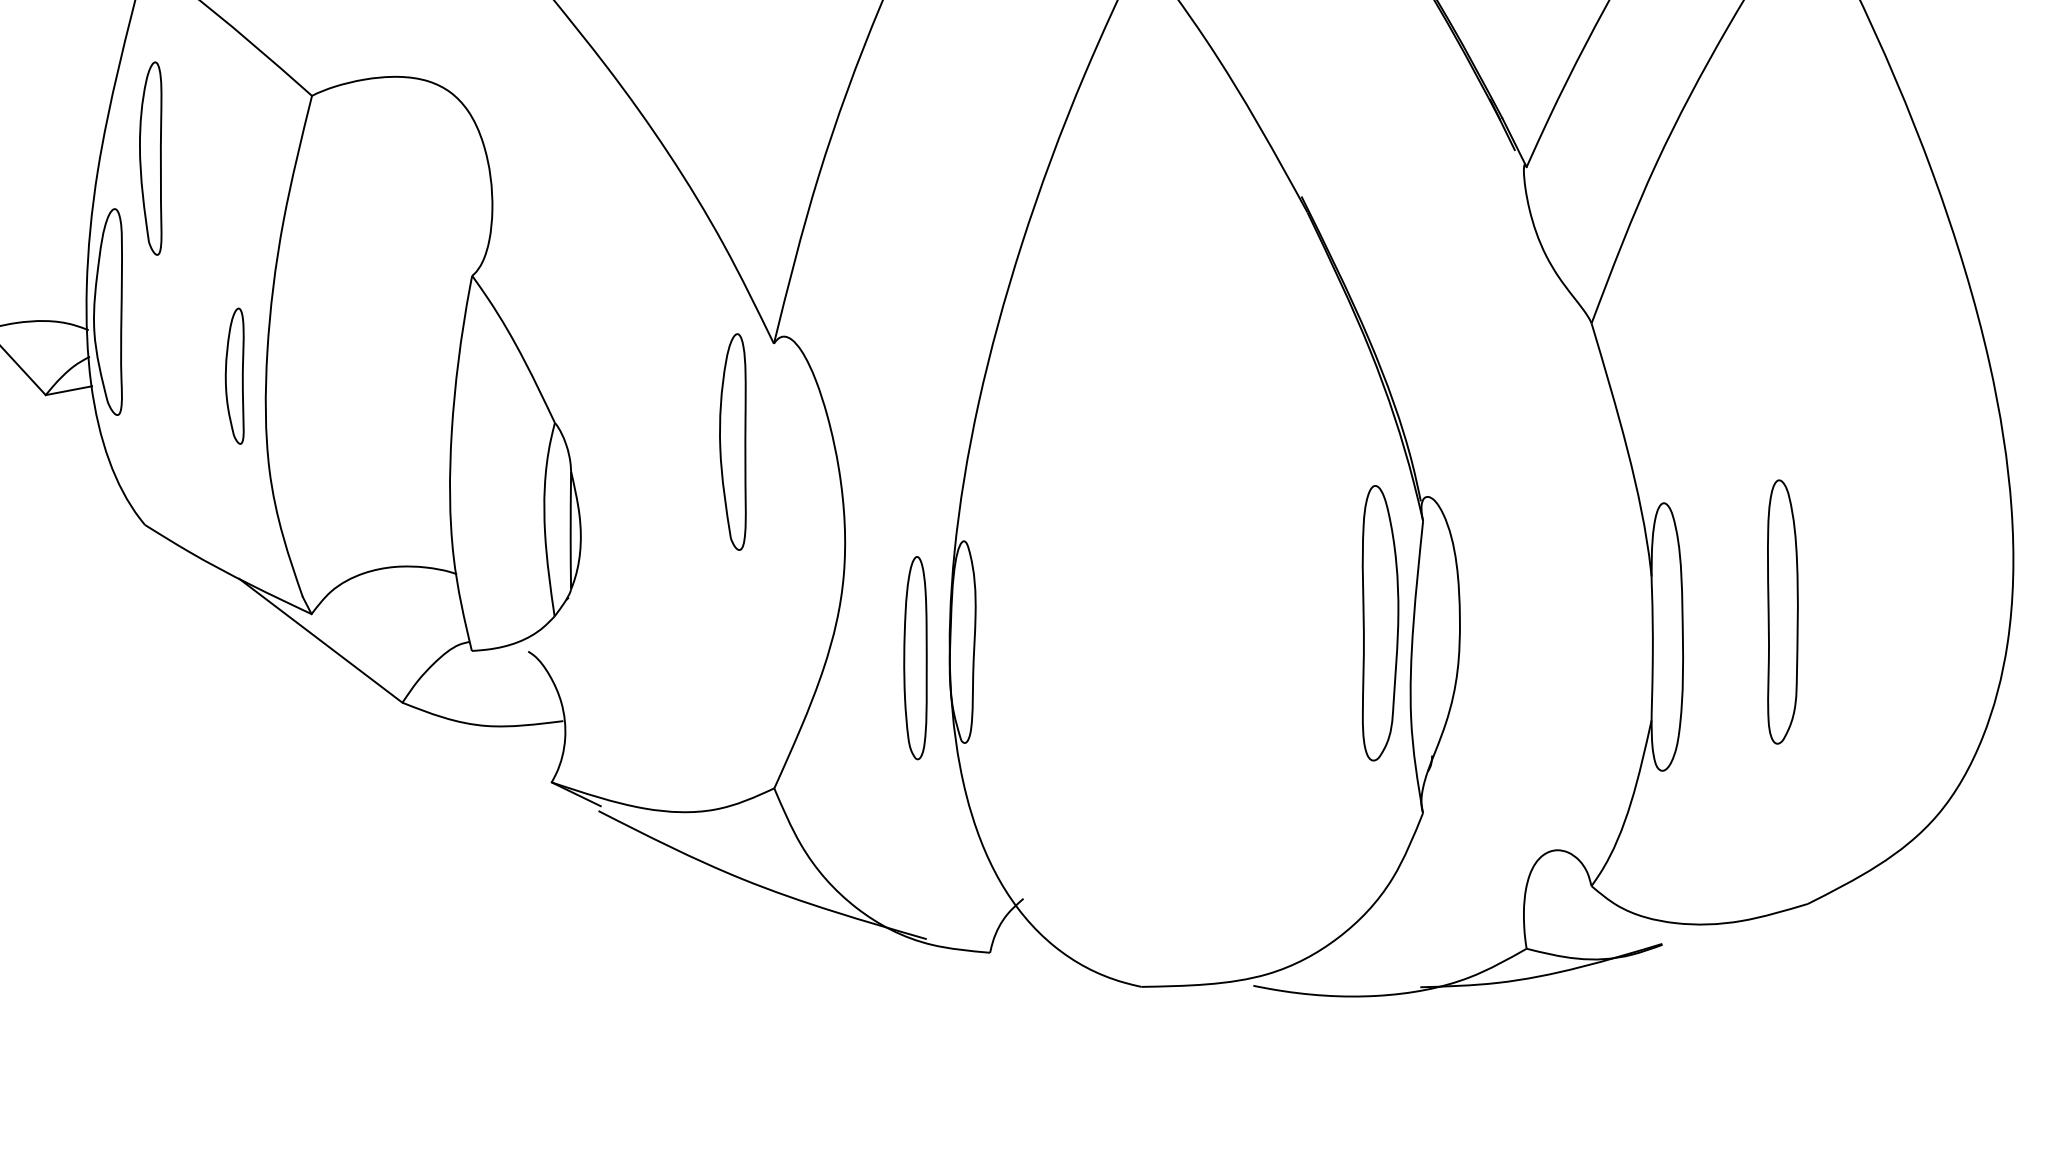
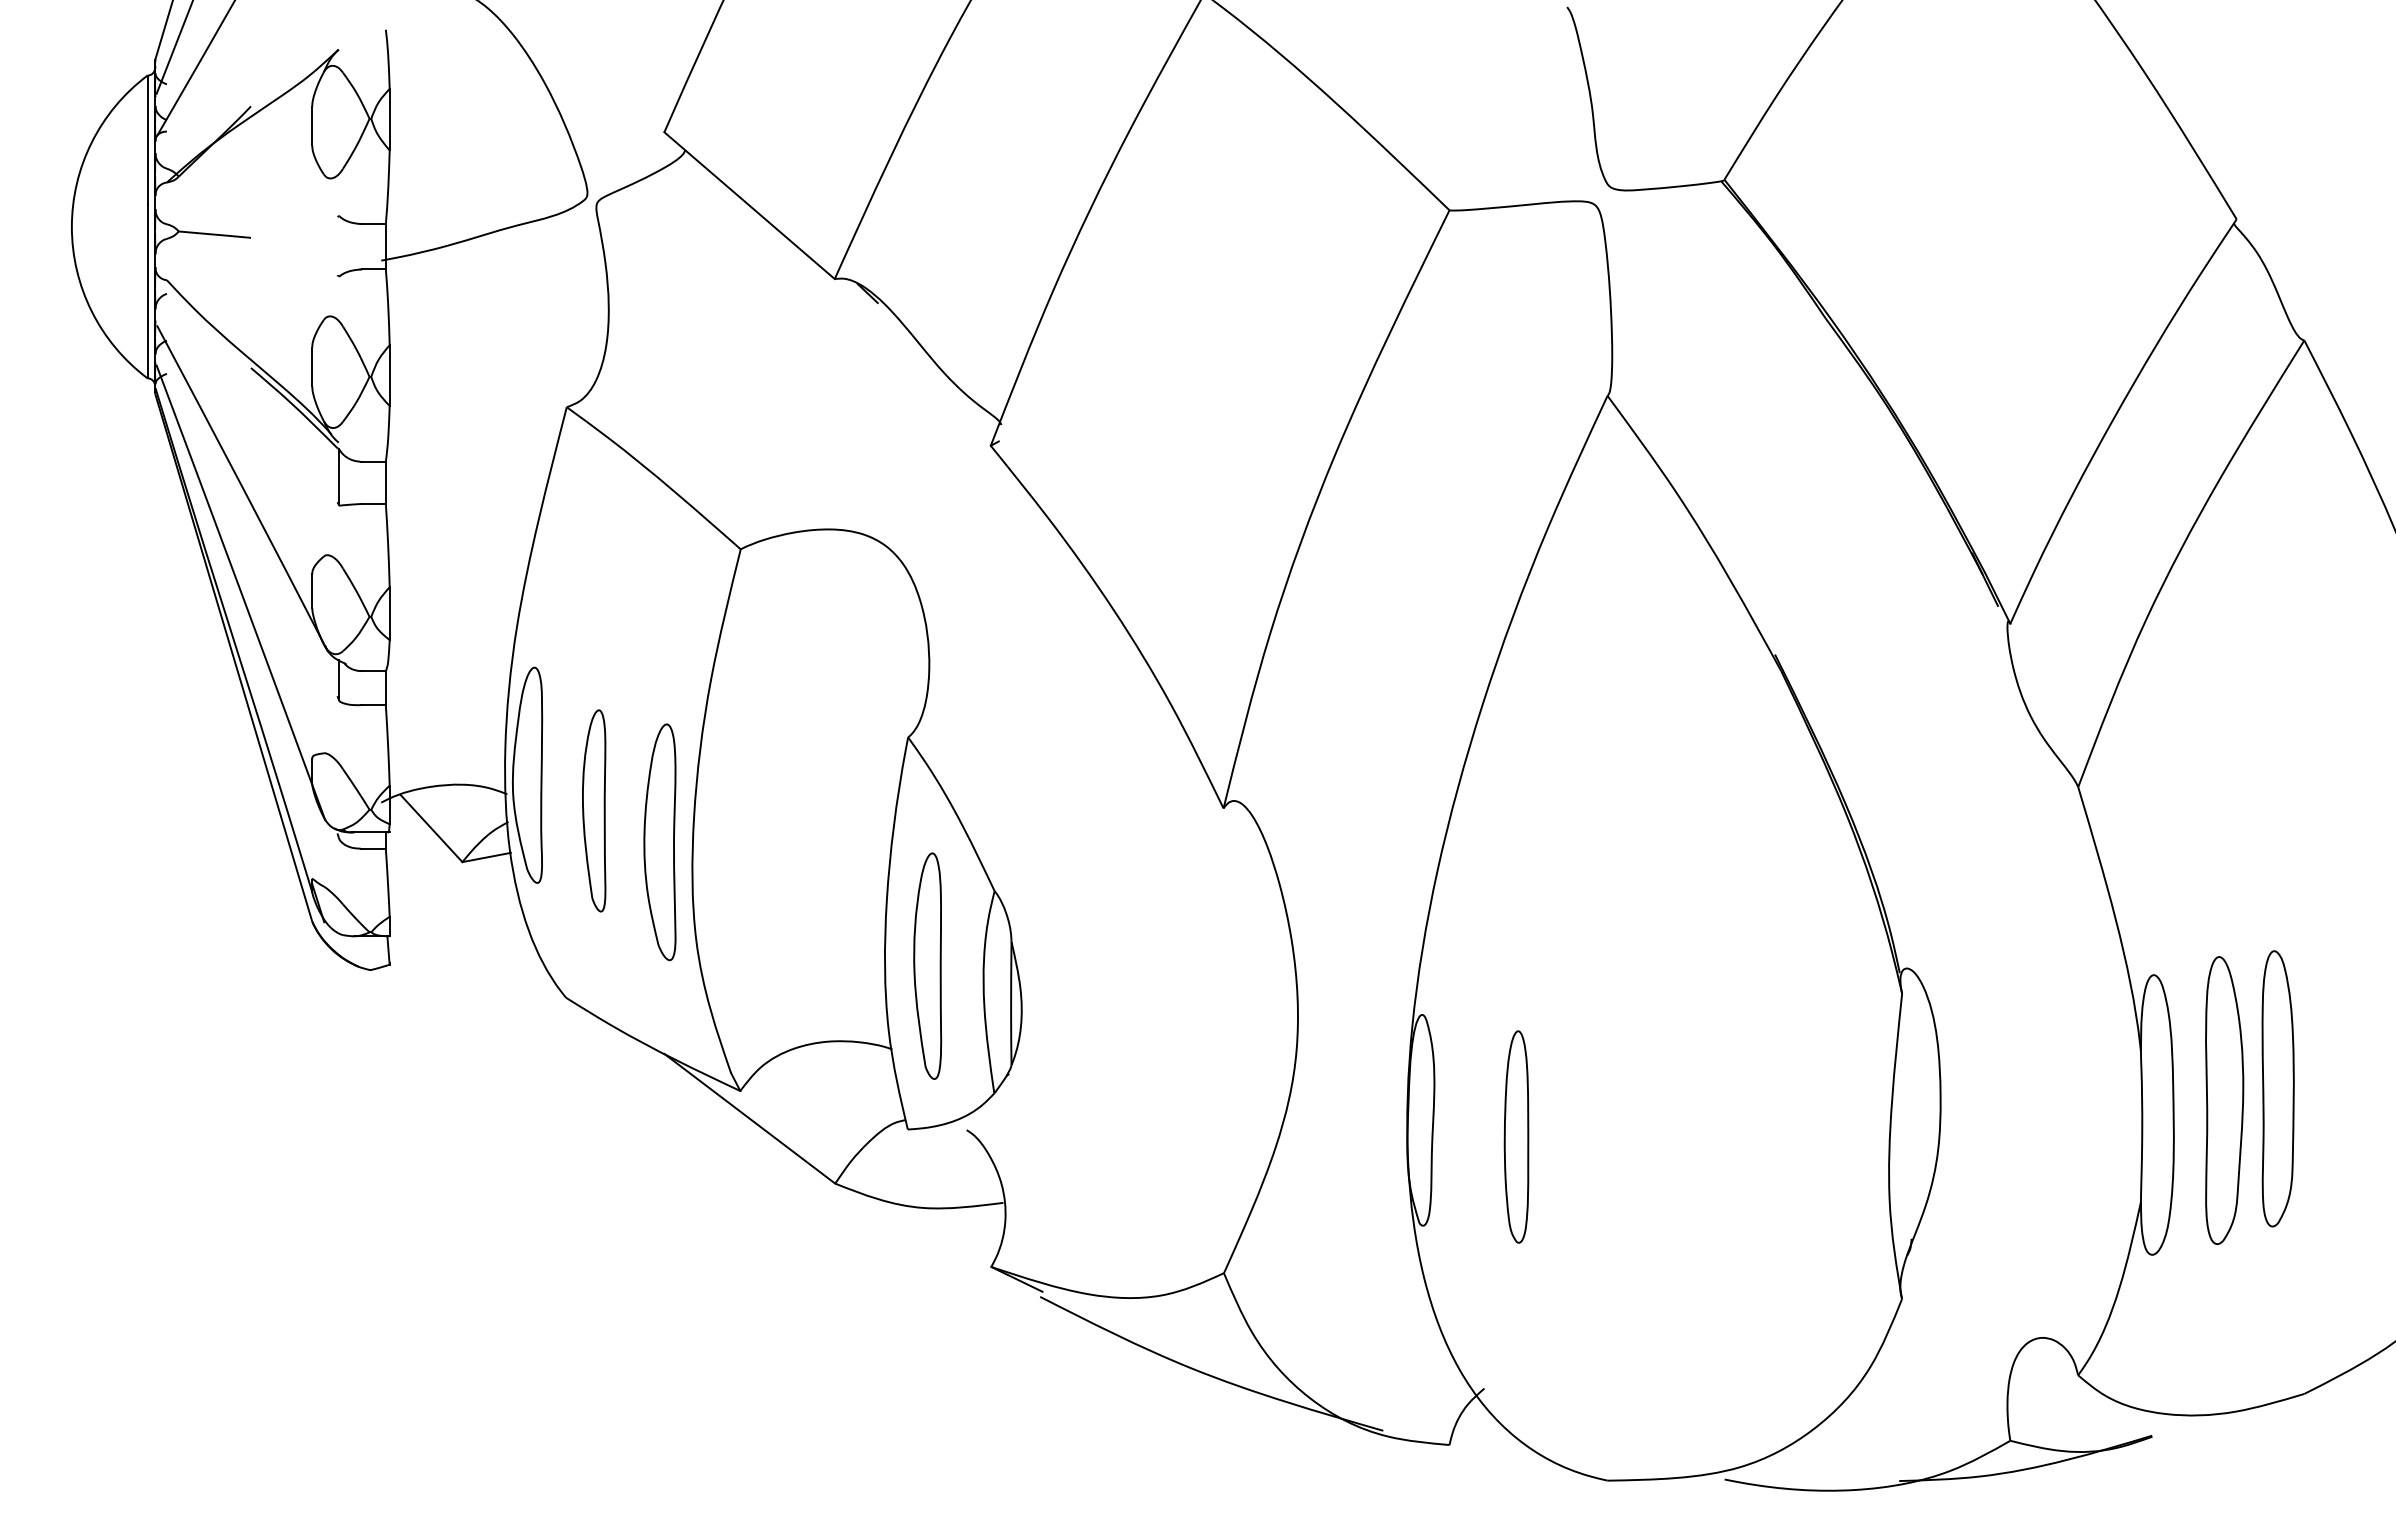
part: (151, 158) -> (594, 810), moved
part: (234, 376) -> (659, 842), size x1.67
part: (732, 441) -> (927, 965), moved
part: (1380, 623) -> (2224, 1100), moved
part: (915, 657) -> (1516, 1136), moved

